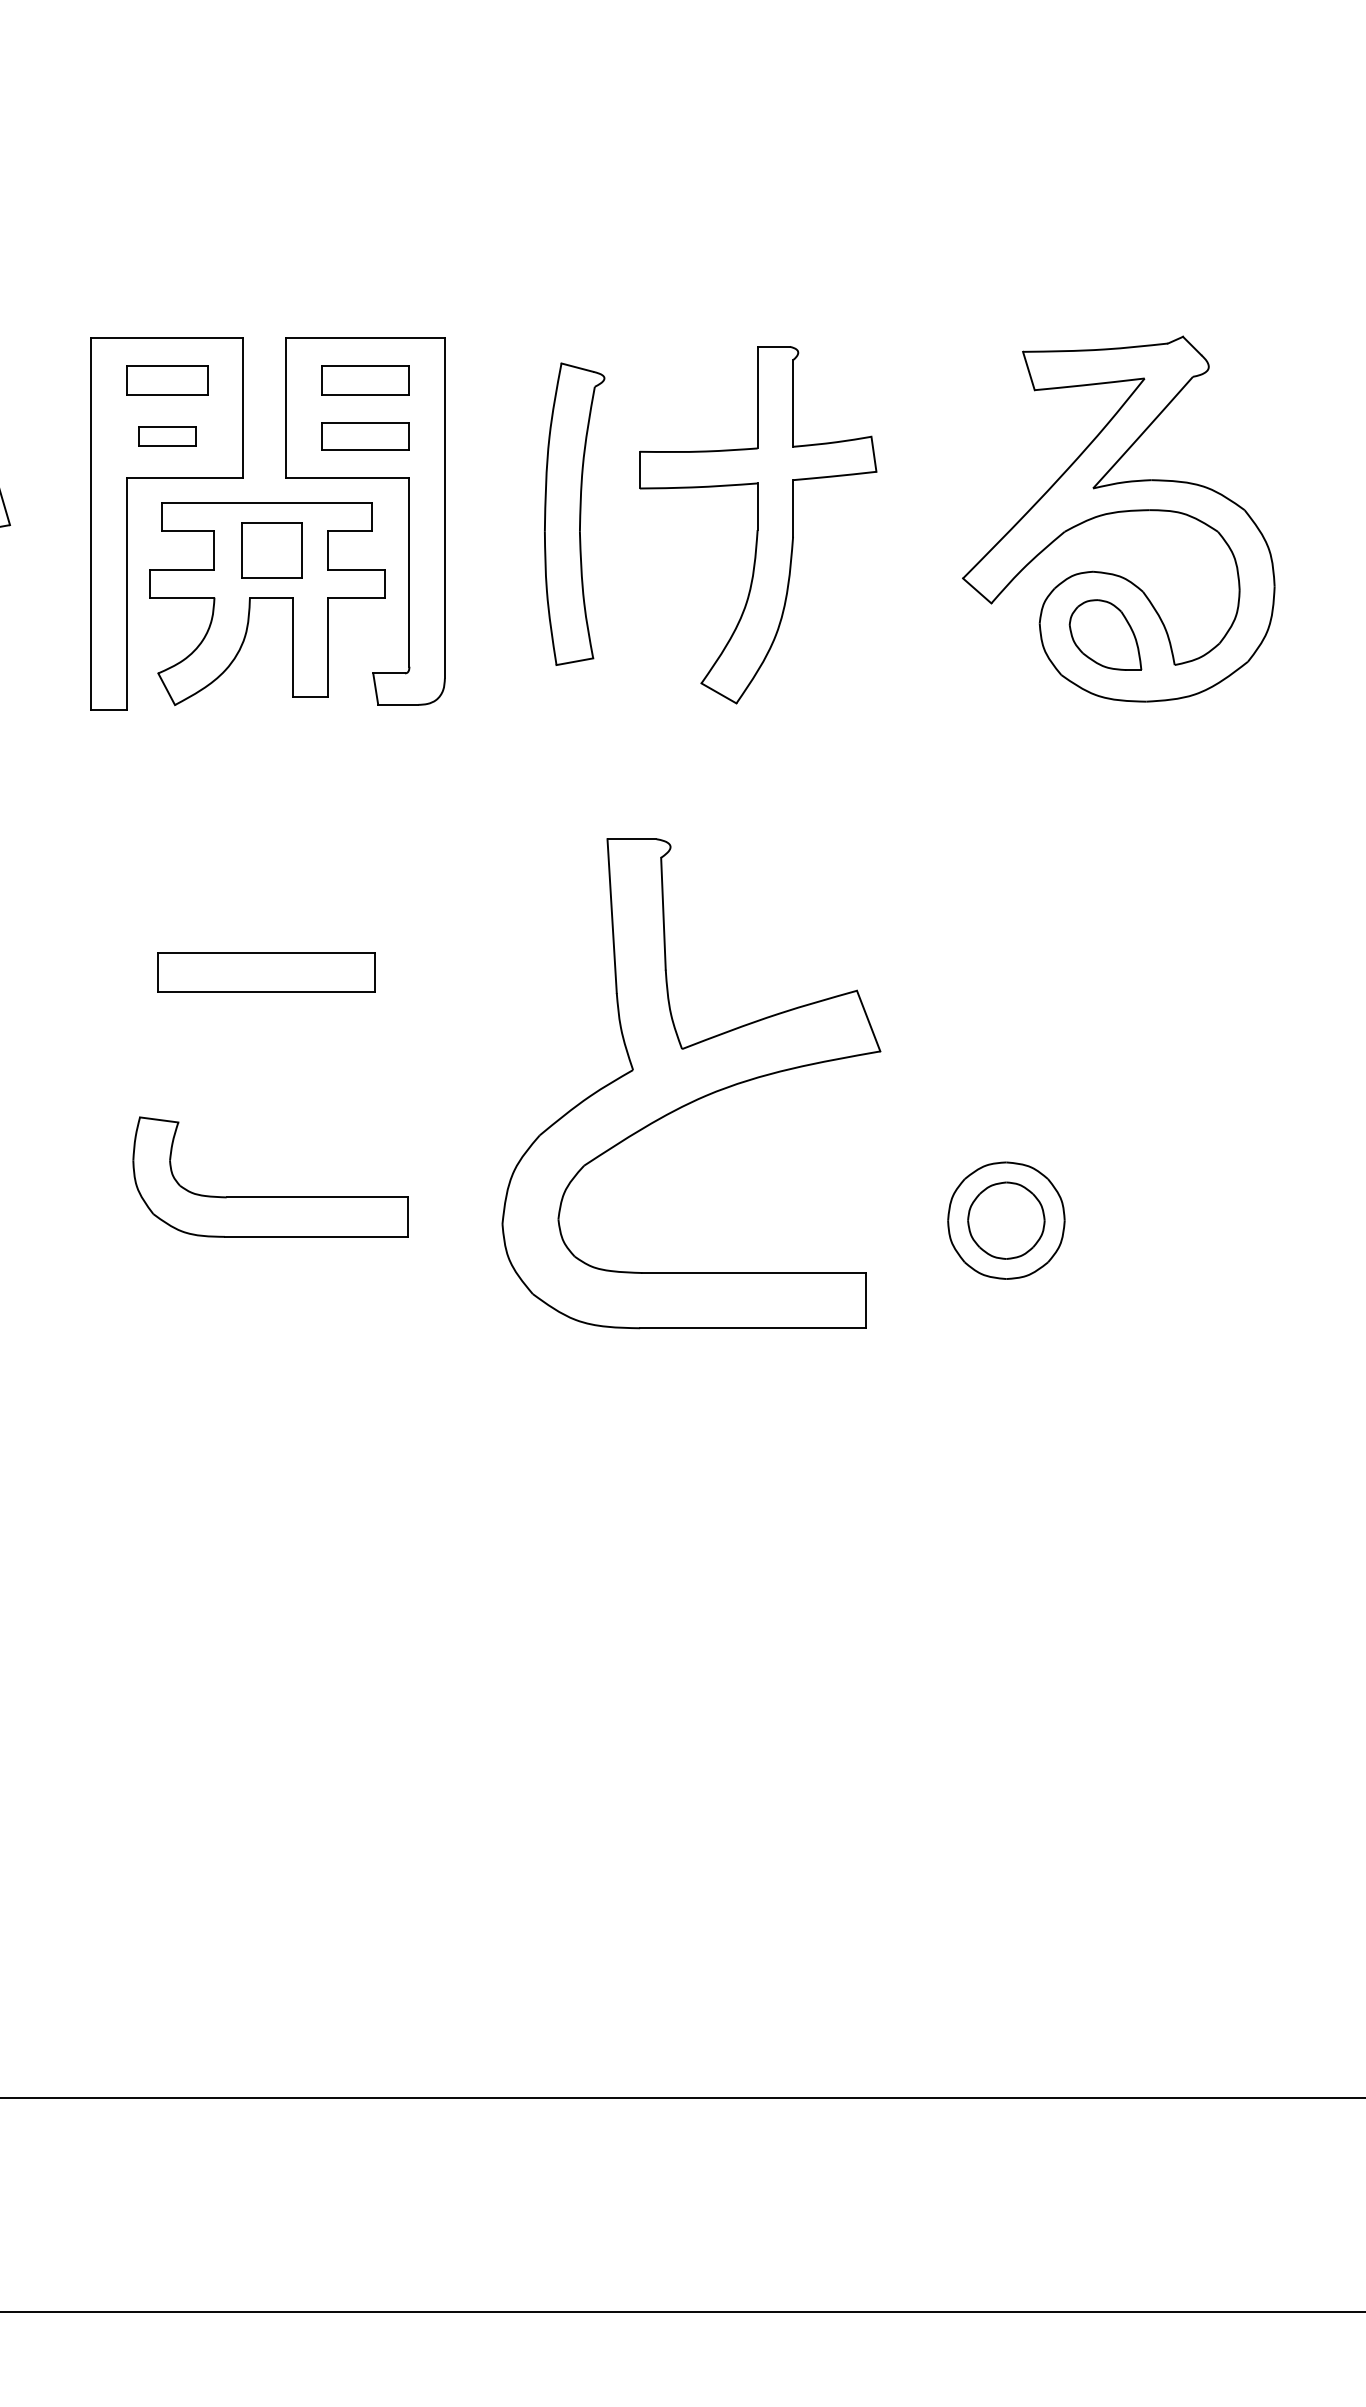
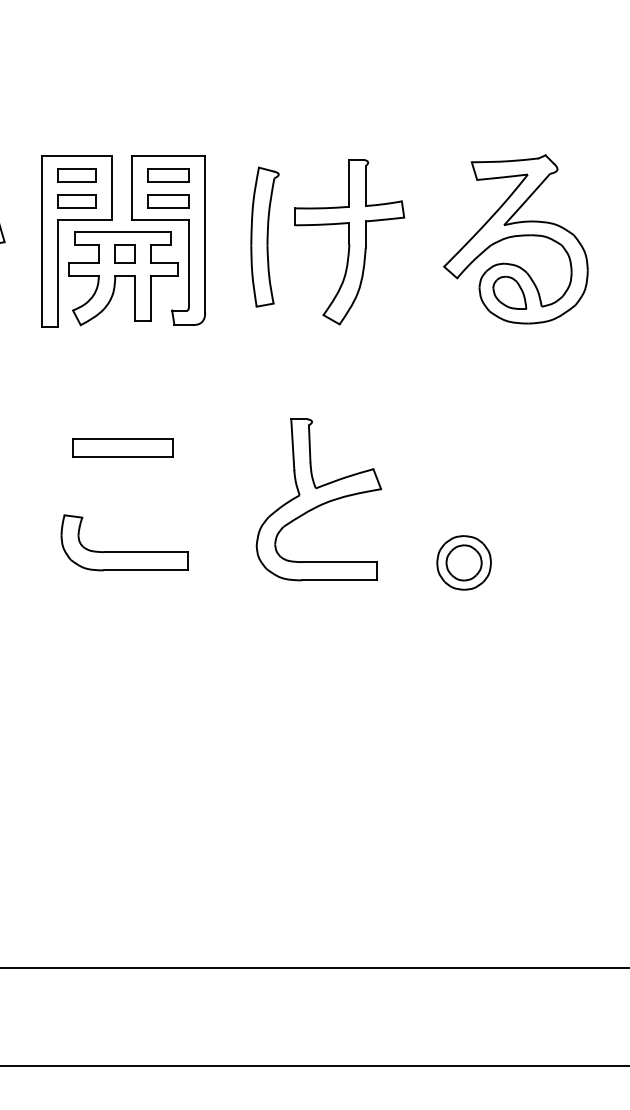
part: (165, 436) -> (76, 201), size x1.43
part: (269, 549) -> (124, 253), size x0.71
part: (690, 1083) -> (318, 499), size x0.71

